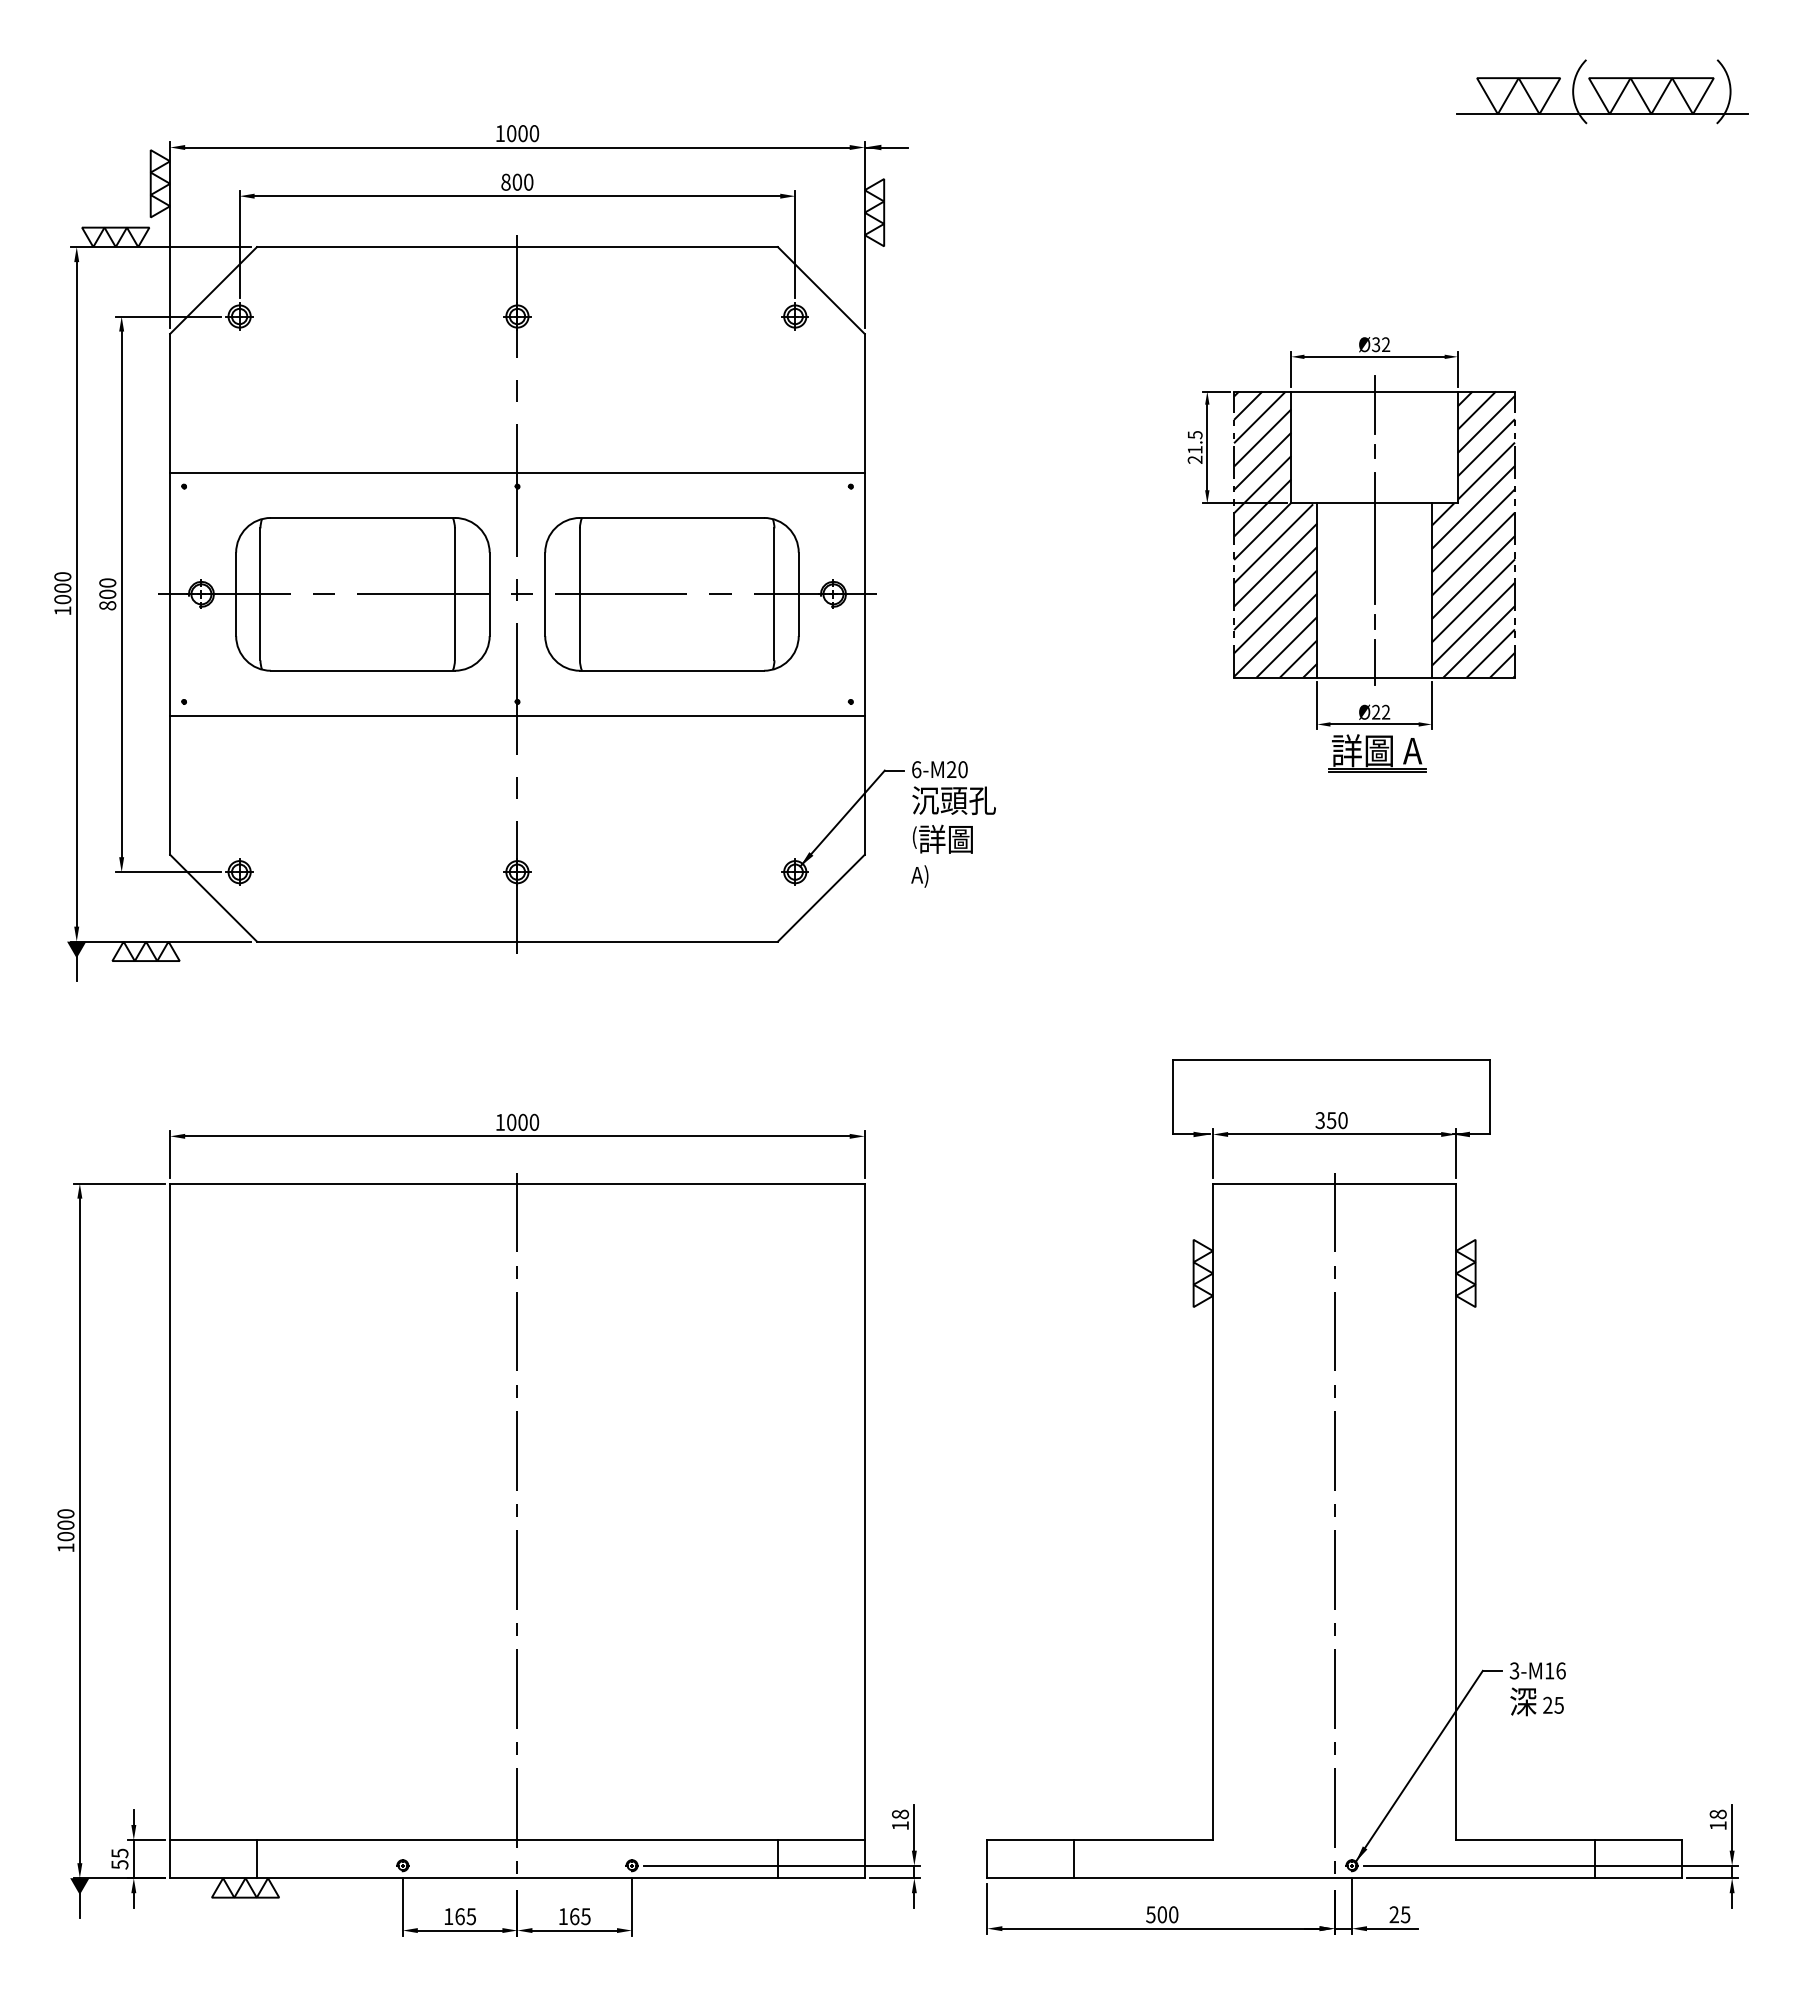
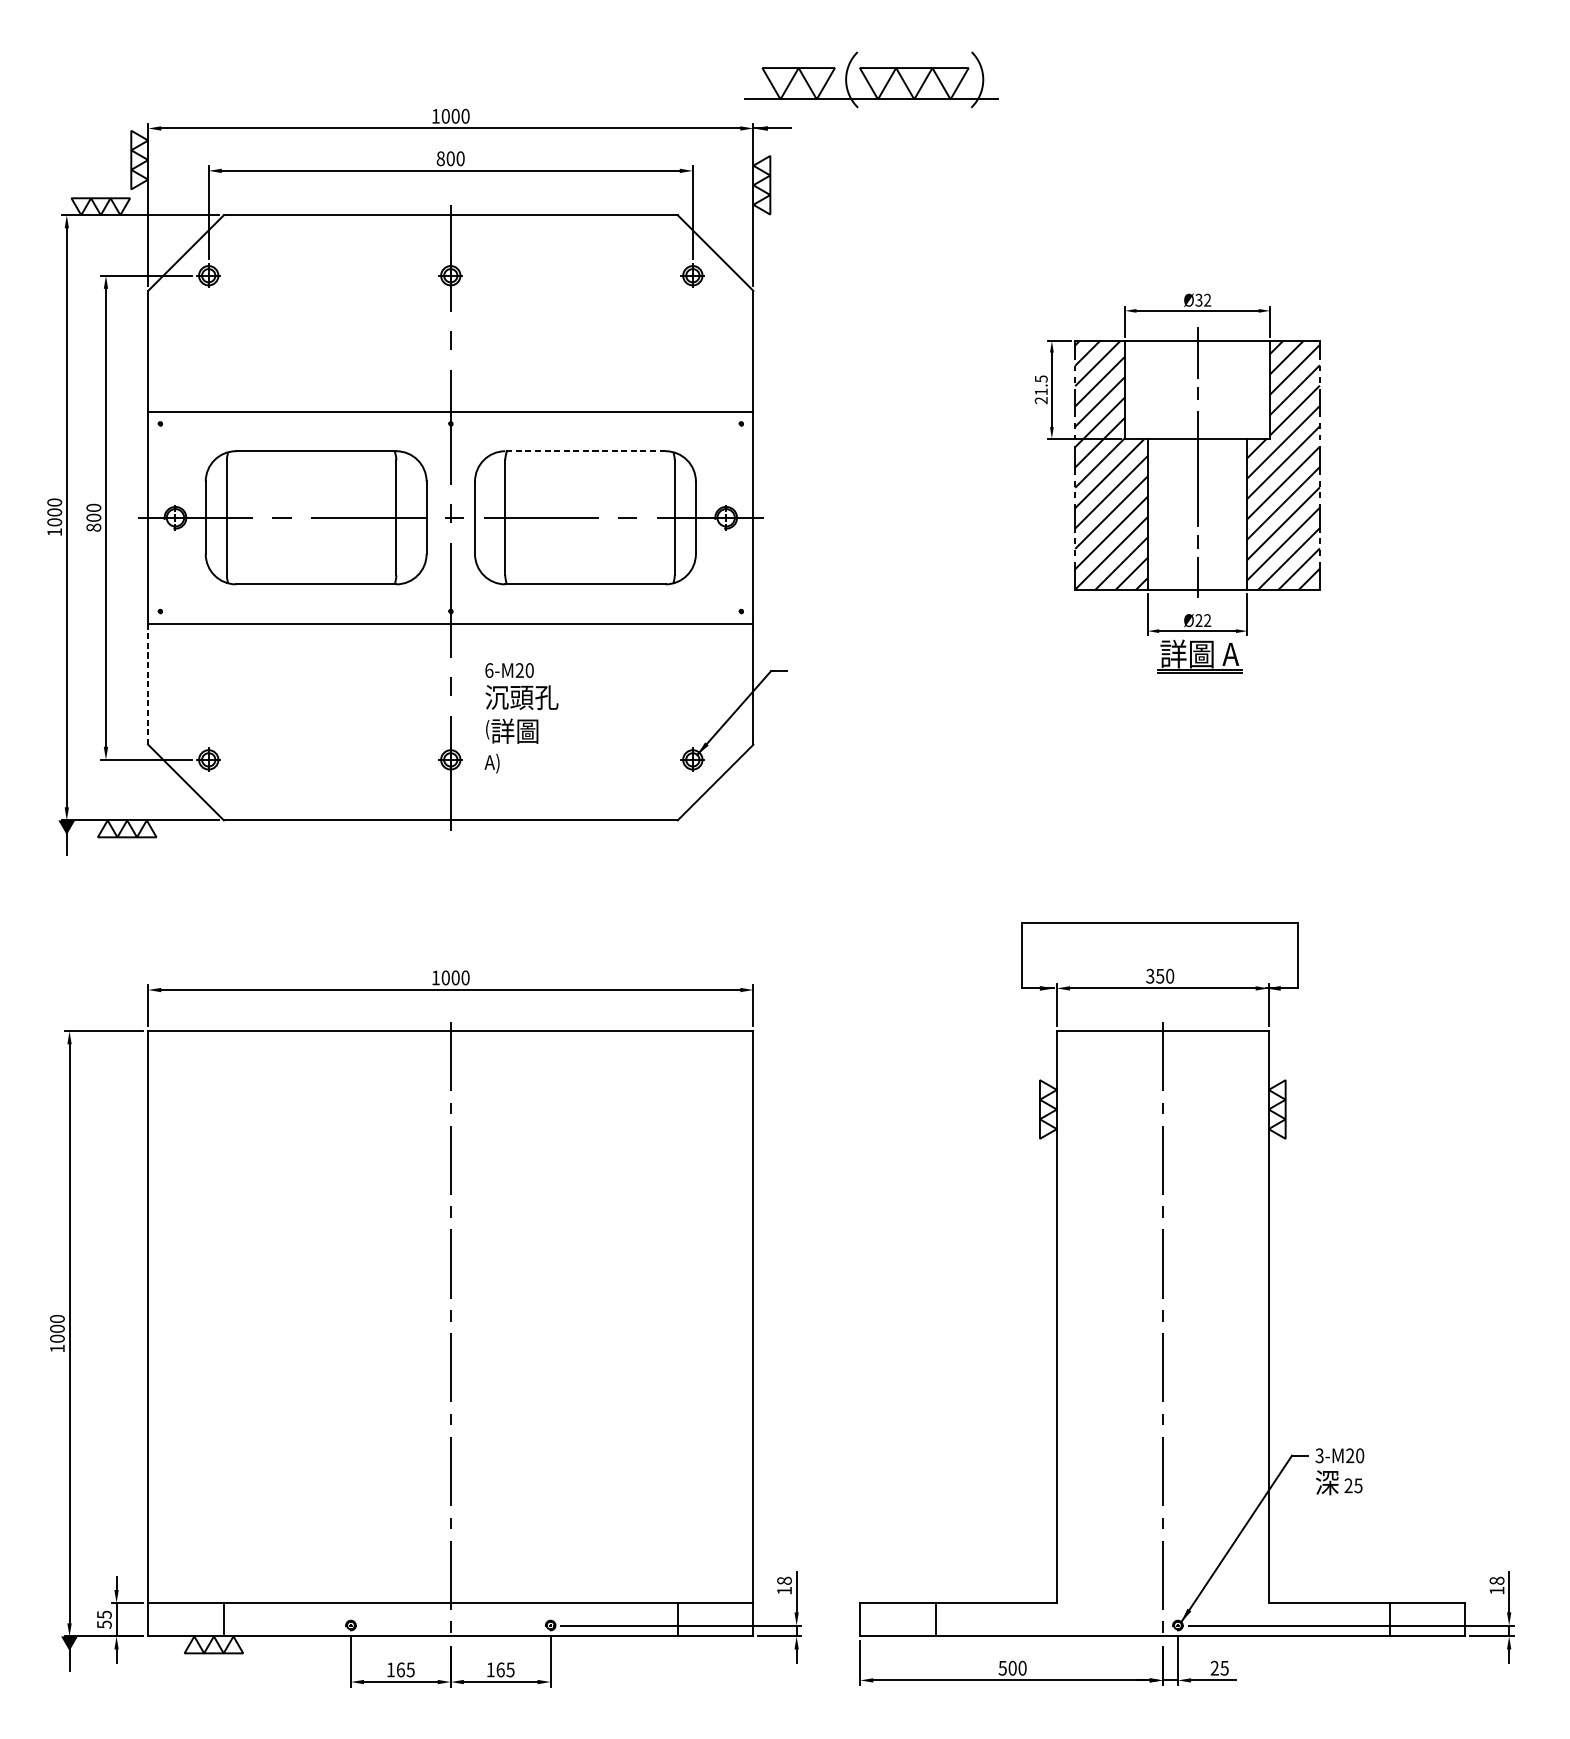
part: (1602, 91) -> (871, 79), moved
line: (671, 517) -> (585, 450), solid -> dashed
line: (170, 785) -> (148, 684), solid -> dashed
text: (953, 824) -> (521, 718), moved
text: (1555, 1670) -> (1355, 1455), 3-M16 -> 3-M20

